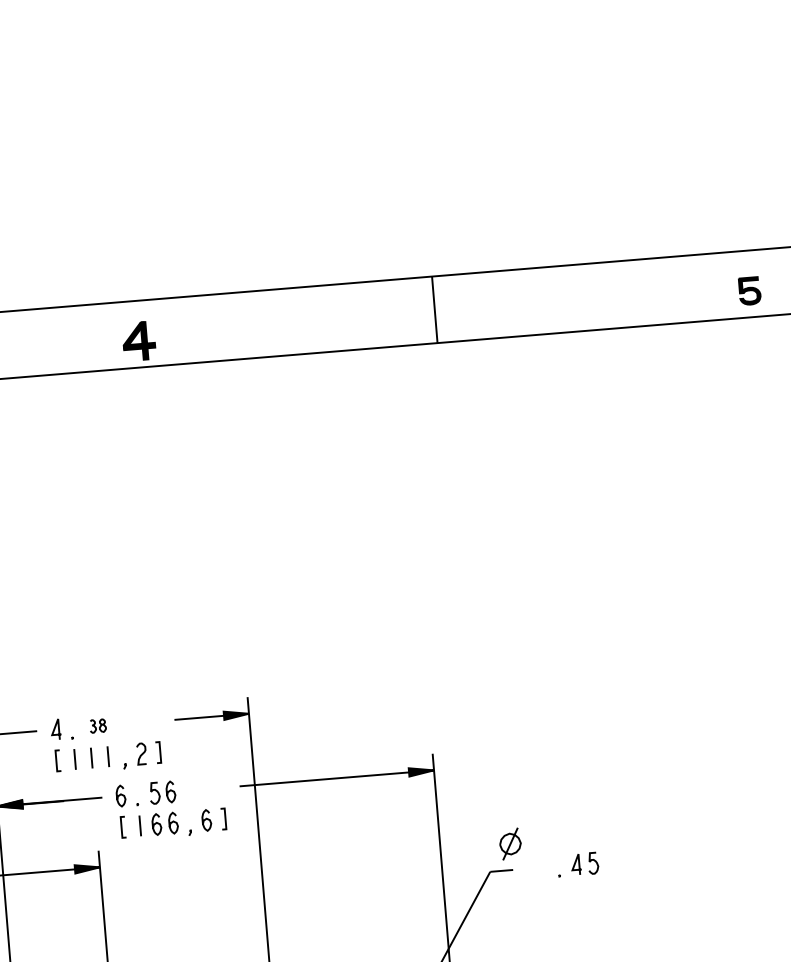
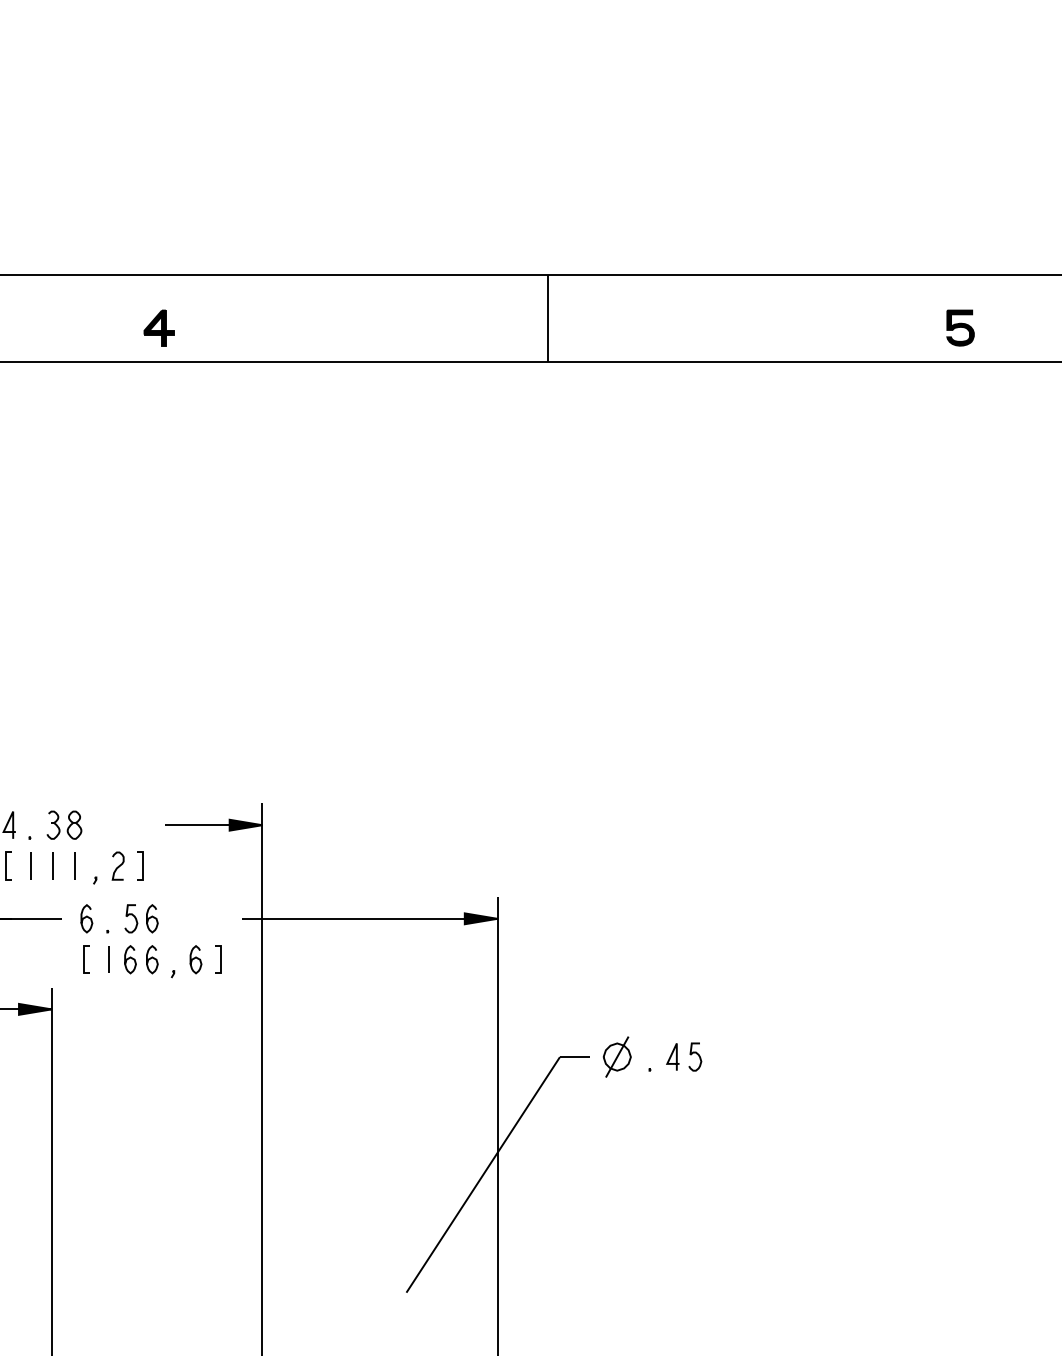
part: (138, 340) -> (158, 327), size x0.71
part: (98, 725) -> (64, 824), size x1.67
part: (509, 843) -> (616, 1056), moved

